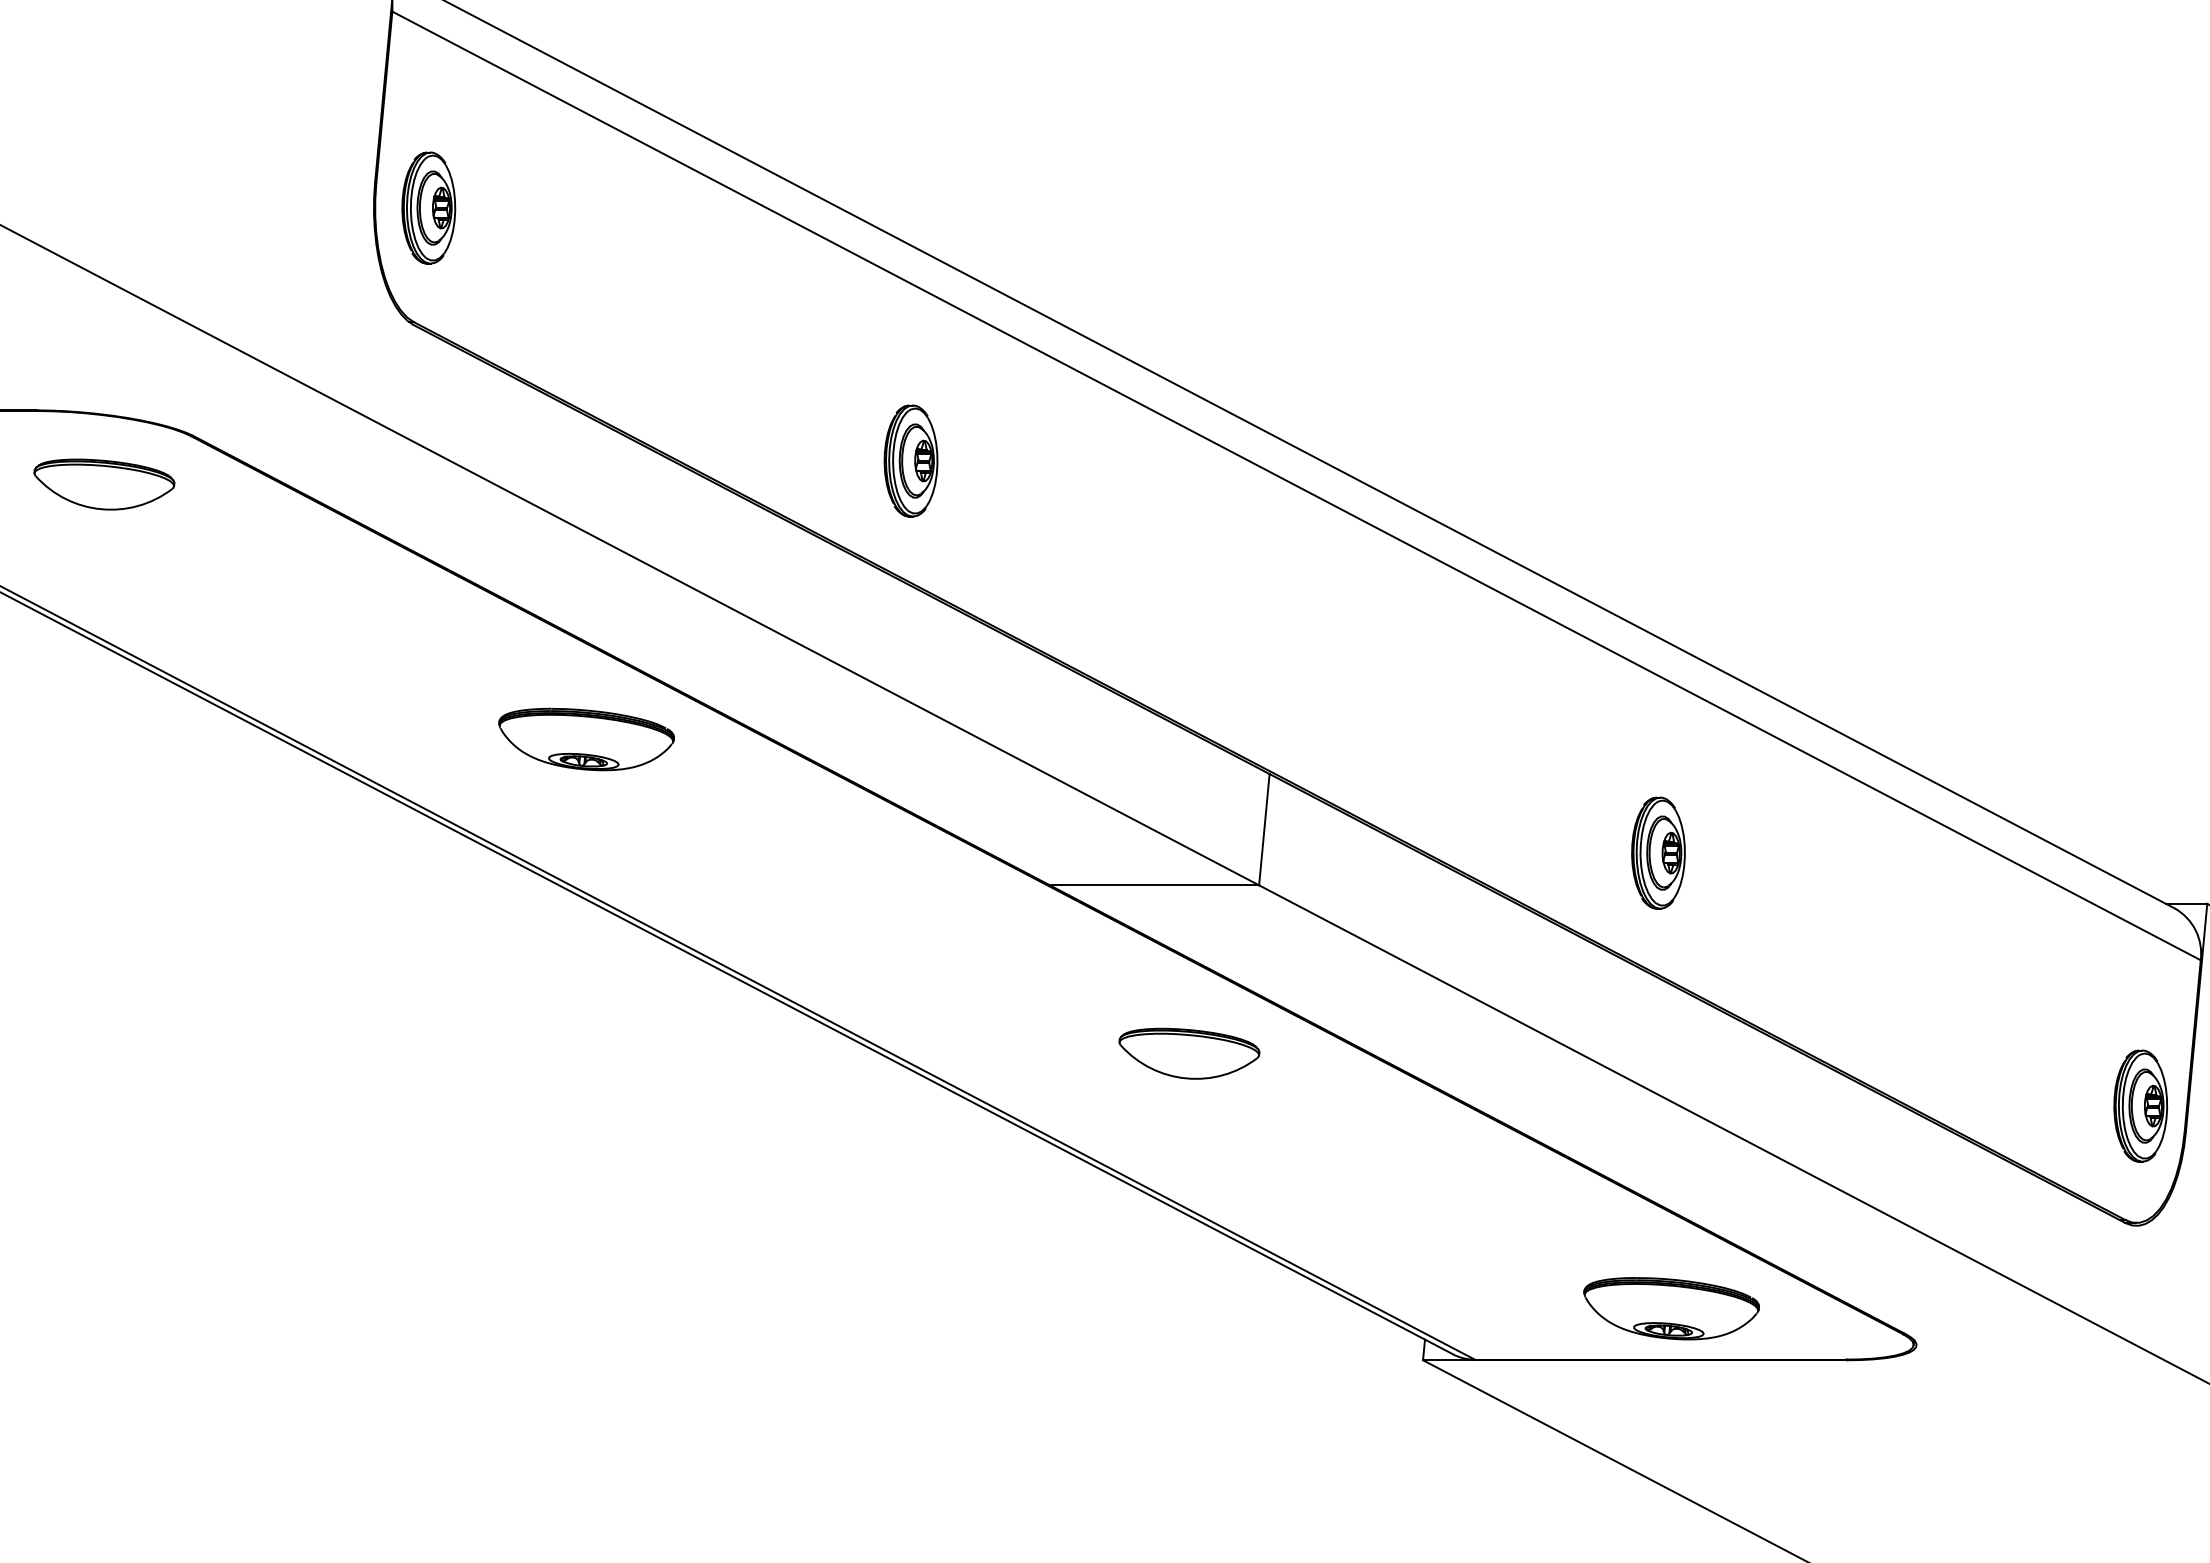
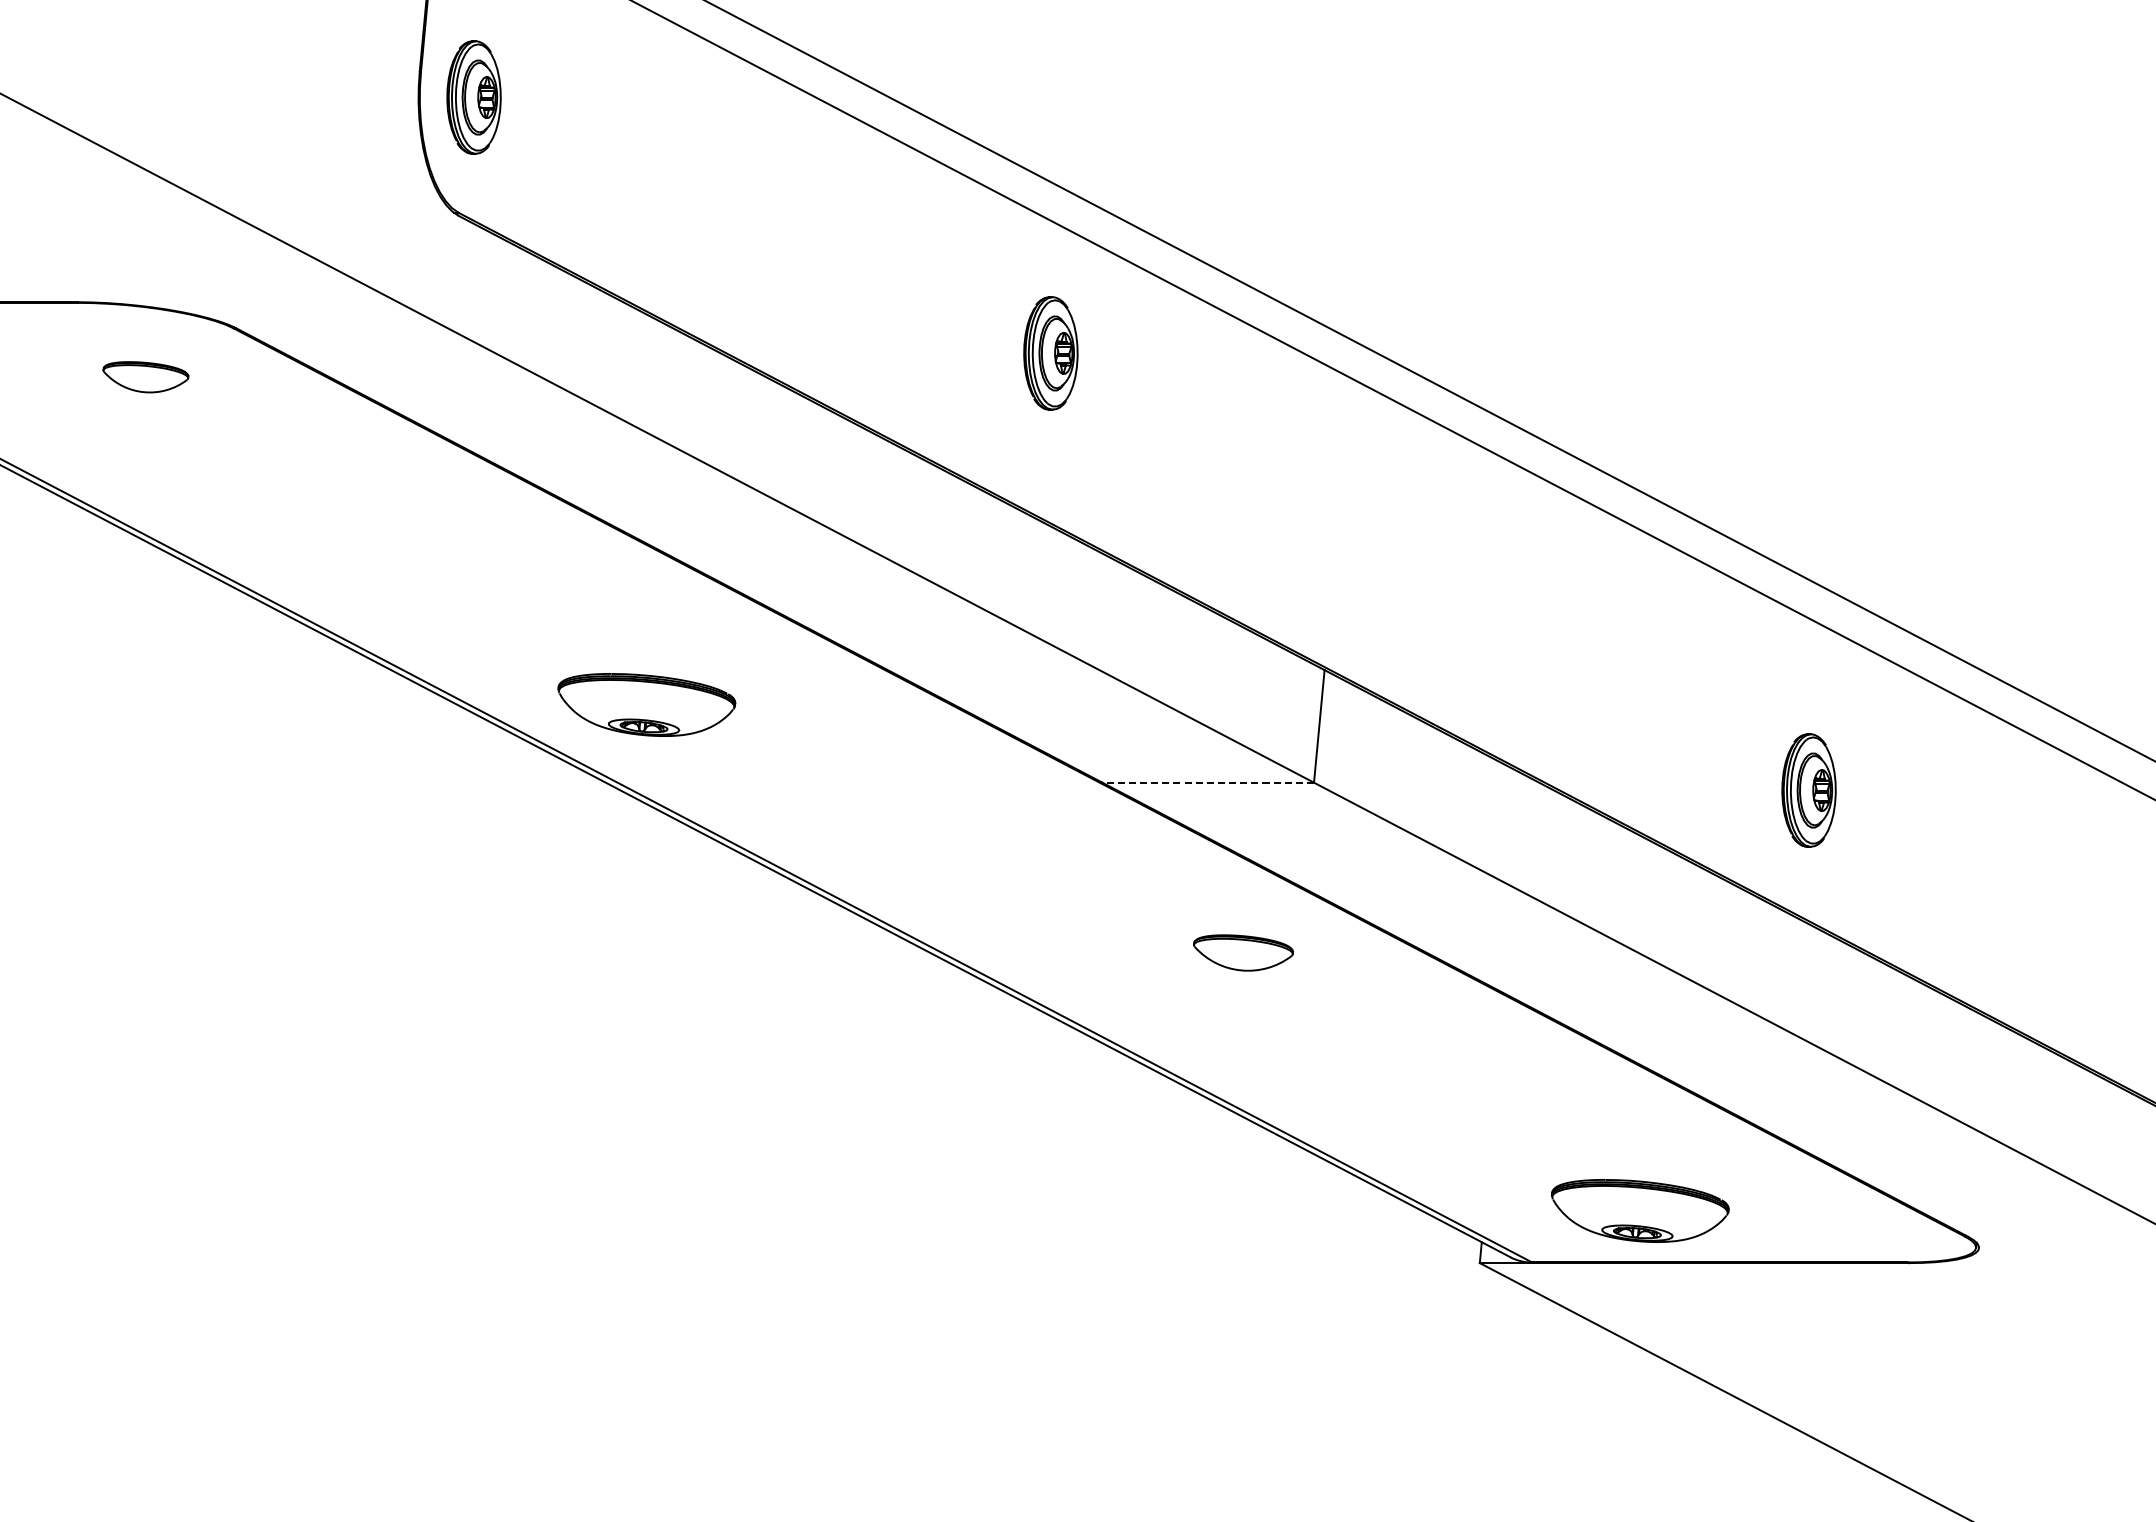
part: (910, 460) -> (1050, 352), moved
part: (104, 484) -> (145, 377), size x0.6
part: (586, 739) -> (646, 704), moved
part: (1658, 852) -> (1809, 789), moved
line: (1154, 885) -> (1208, 782), solid -> dashed
part: (1189, 1053) -> (1243, 952), size x0.7
part: (1671, 1308) -> (1640, 1210), moved

